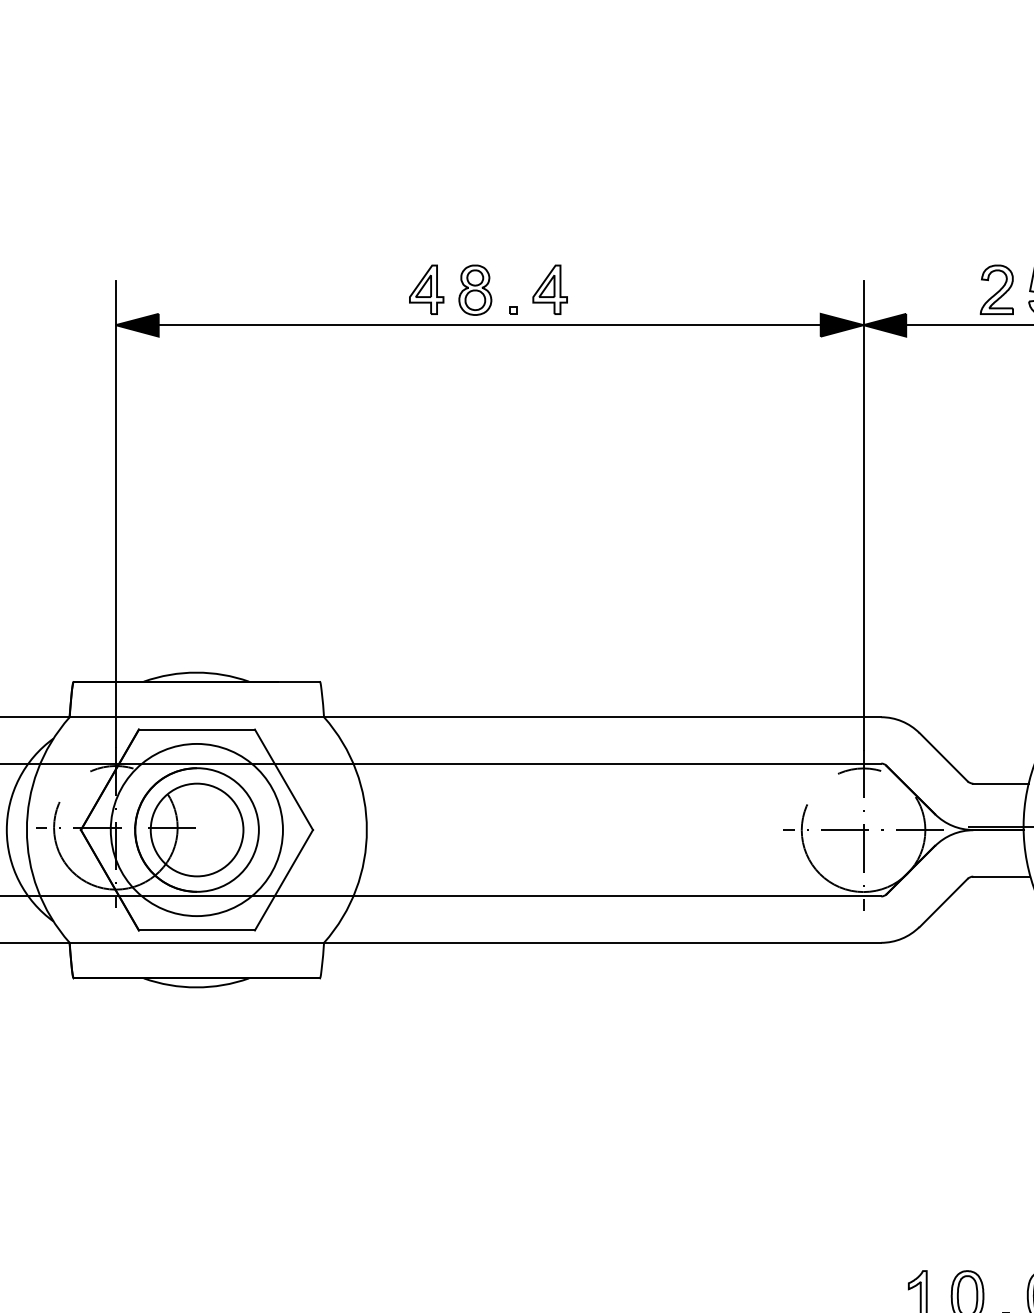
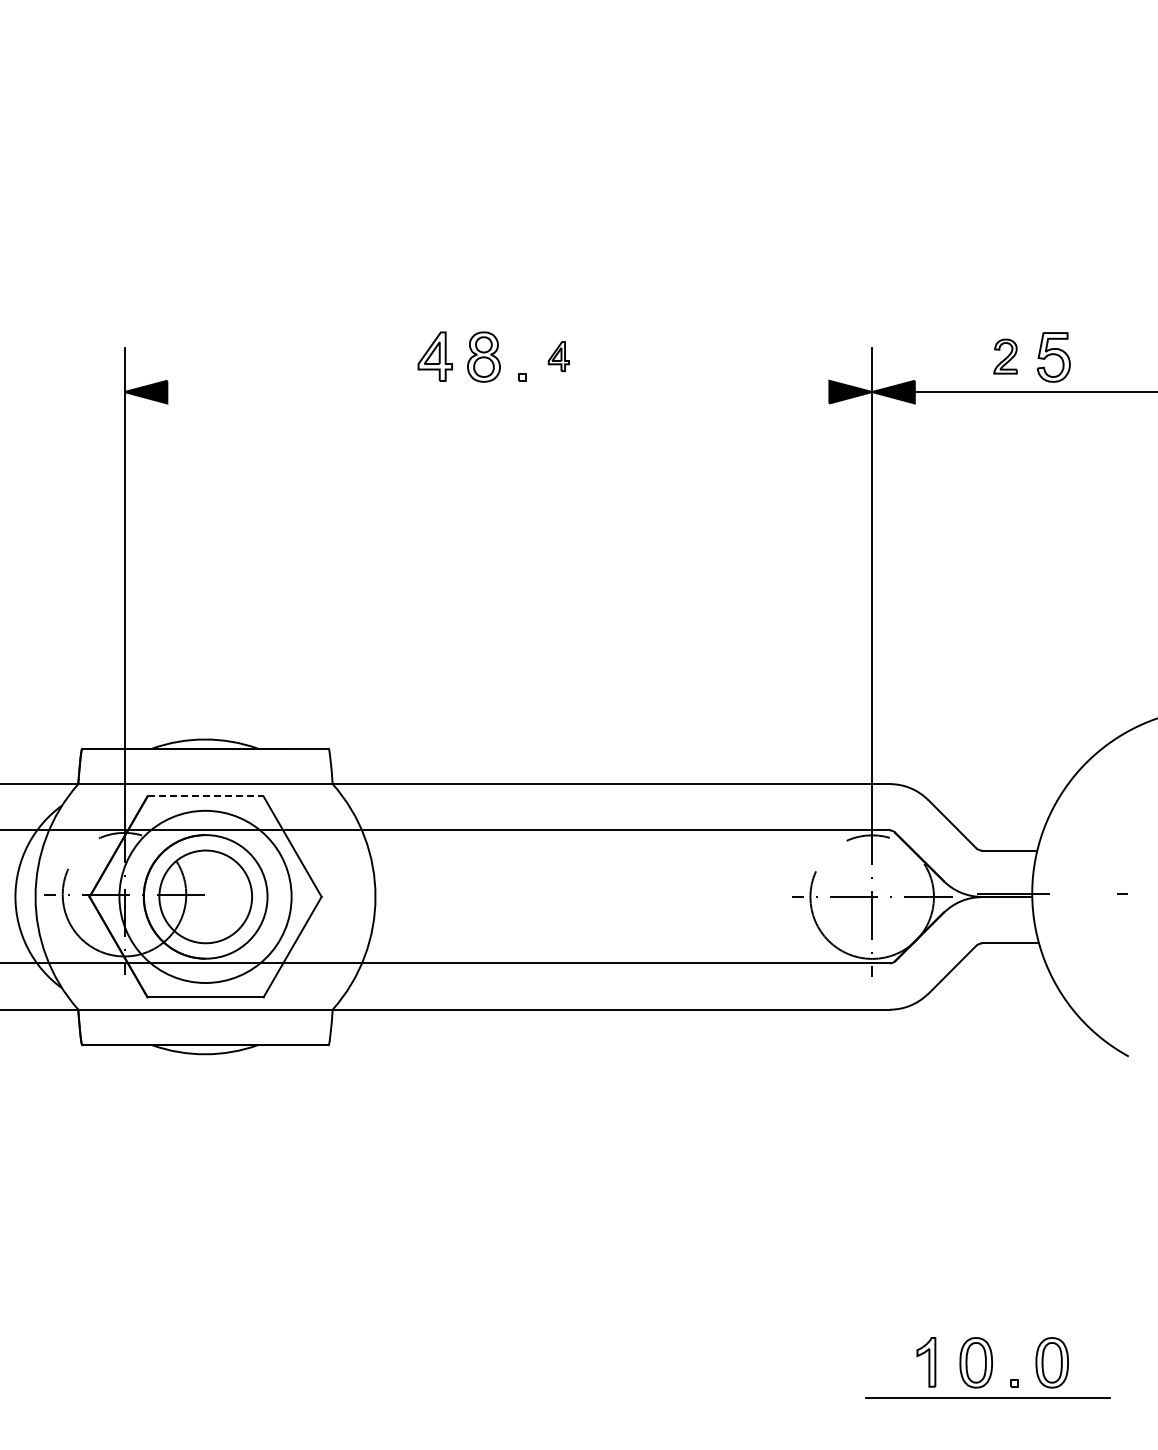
part: (549, 289) -> (558, 356), size x0.6
part: (996, 289) -> (1005, 356), size x0.7
line: (489, 325) -> (498, 392), removed
line: (196, 729) -> (205, 796), solid -> dashed

